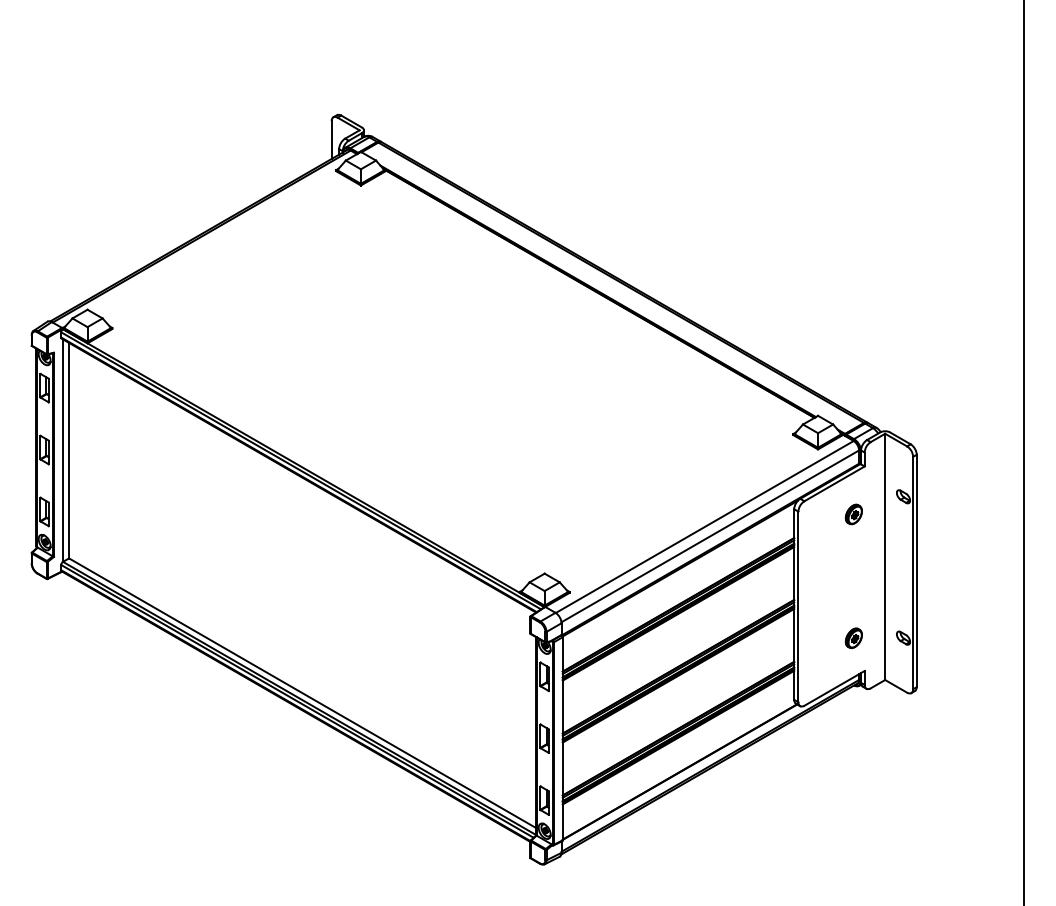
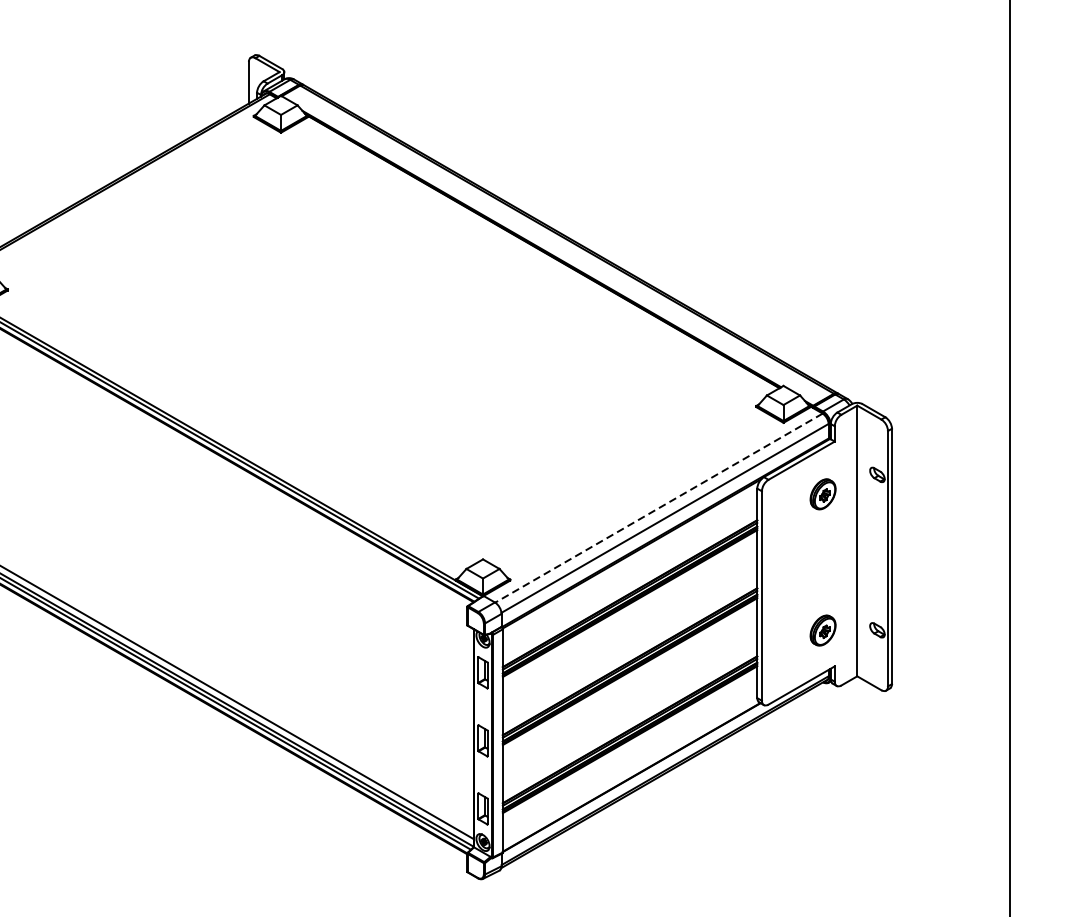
part: (853, 514) -> (822, 494), size x1.4
line: (704, 527) -> (658, 508), solid -> dashed
part: (853, 637) -> (822, 629), size x1.4

